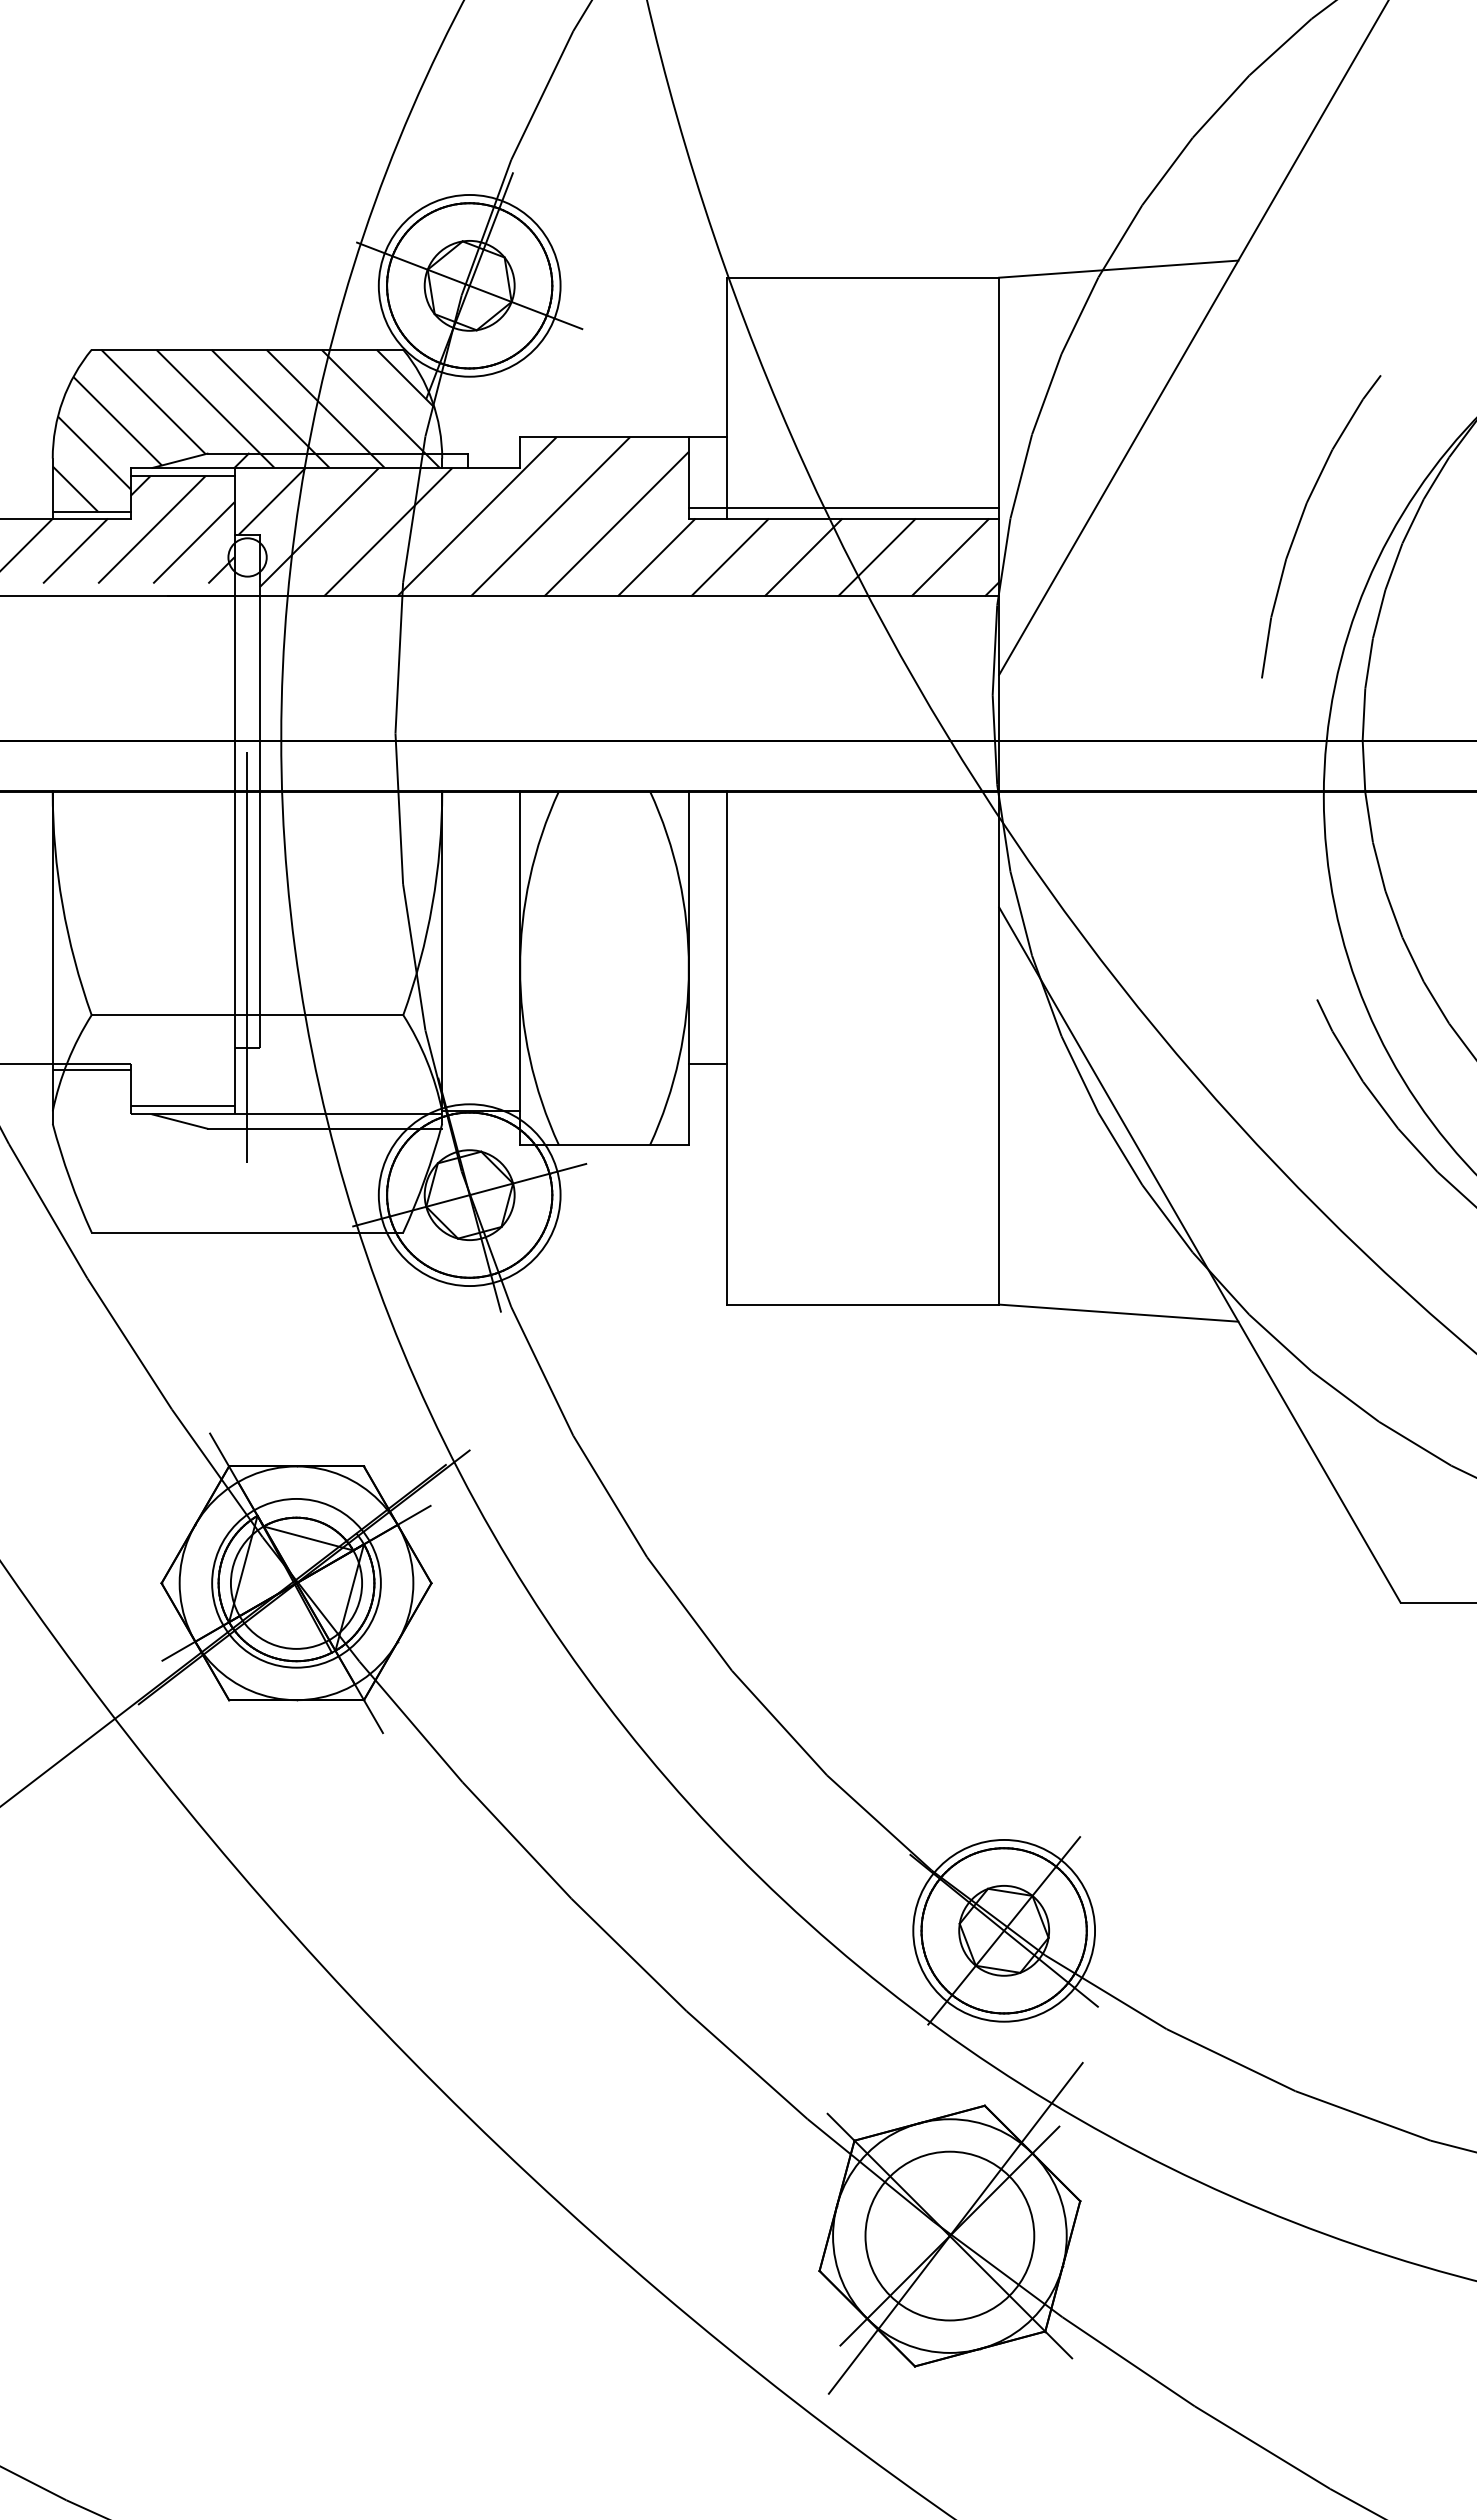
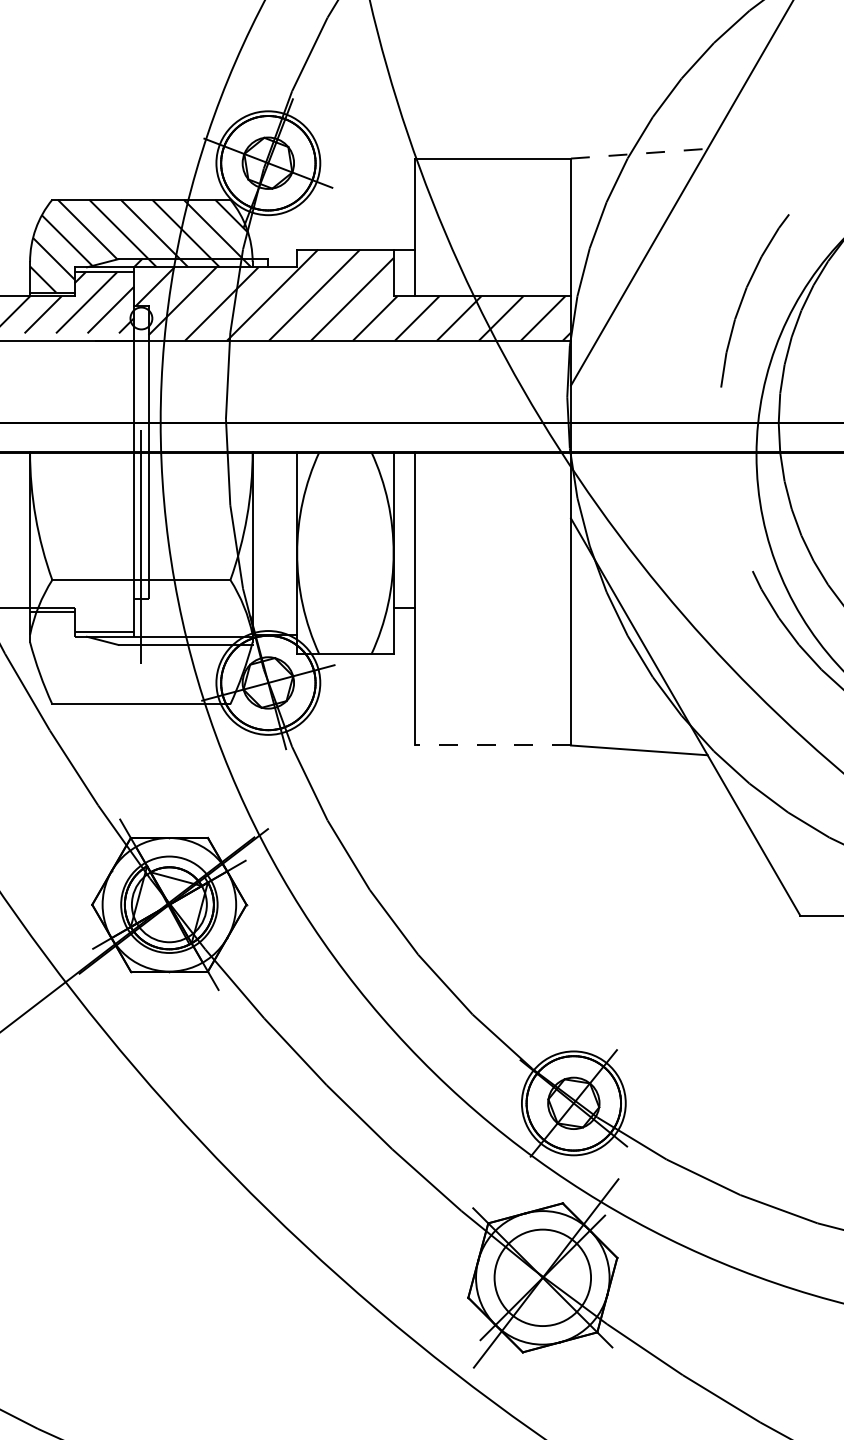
line: (1119, 268) -> (639, 153), solid -> dashed
line: (842, 508) -> (481, 290), removed
line: (863, 1304) -> (493, 745), solid -> dashed

